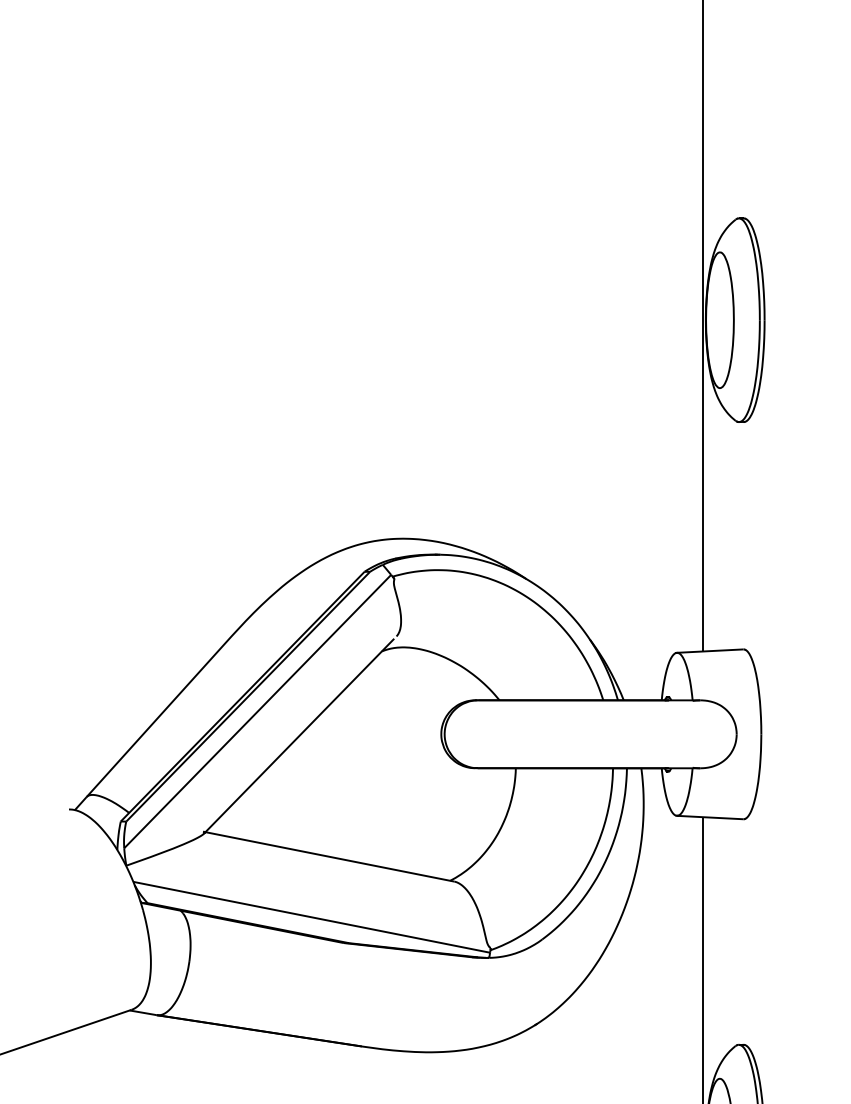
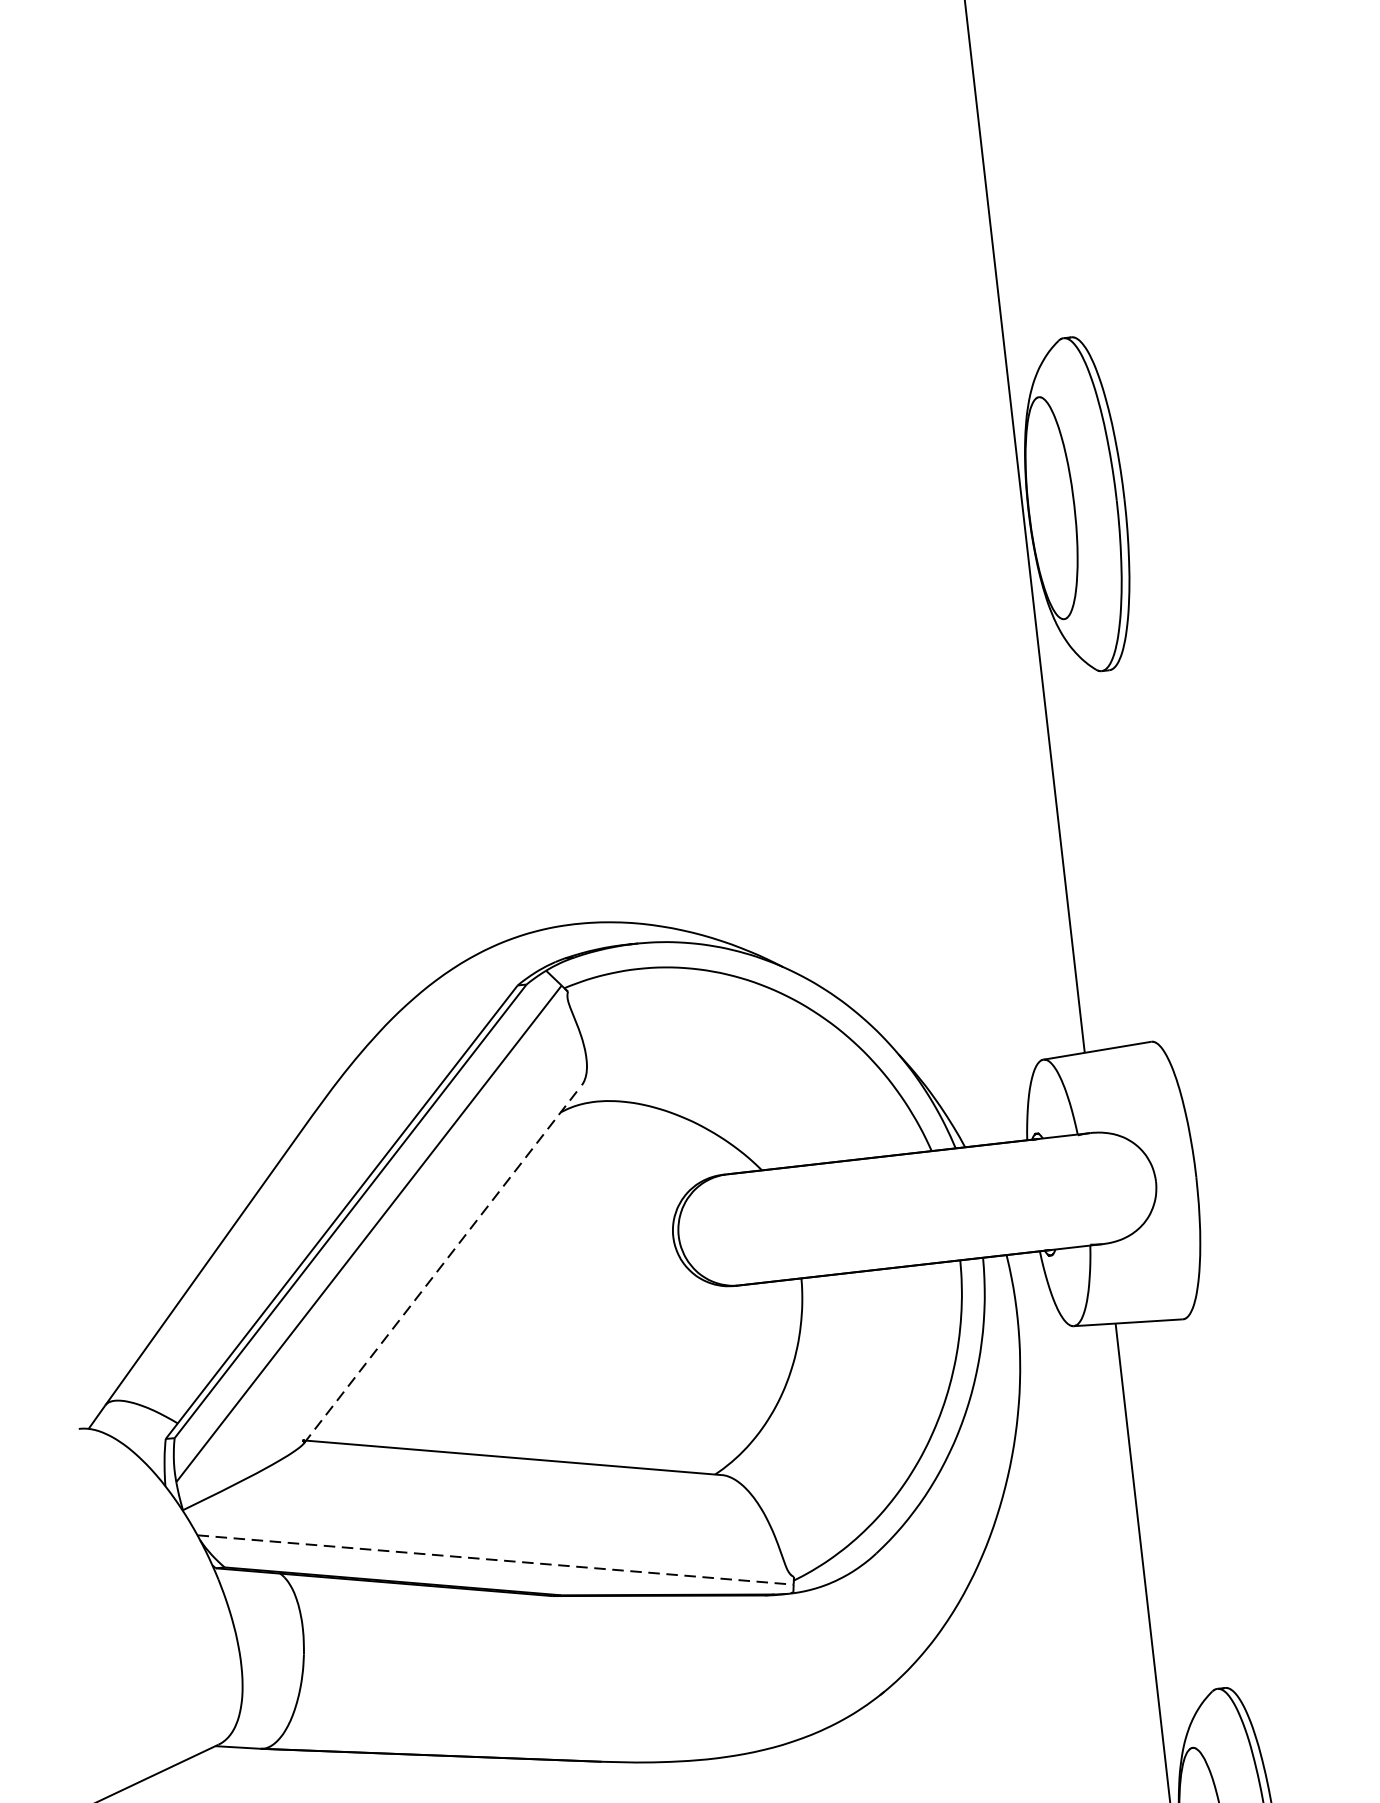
line: (299, 735) -> (441, 1265), solid -> dashed
line: (311, 917) -> (495, 1560), solid -> dashed

